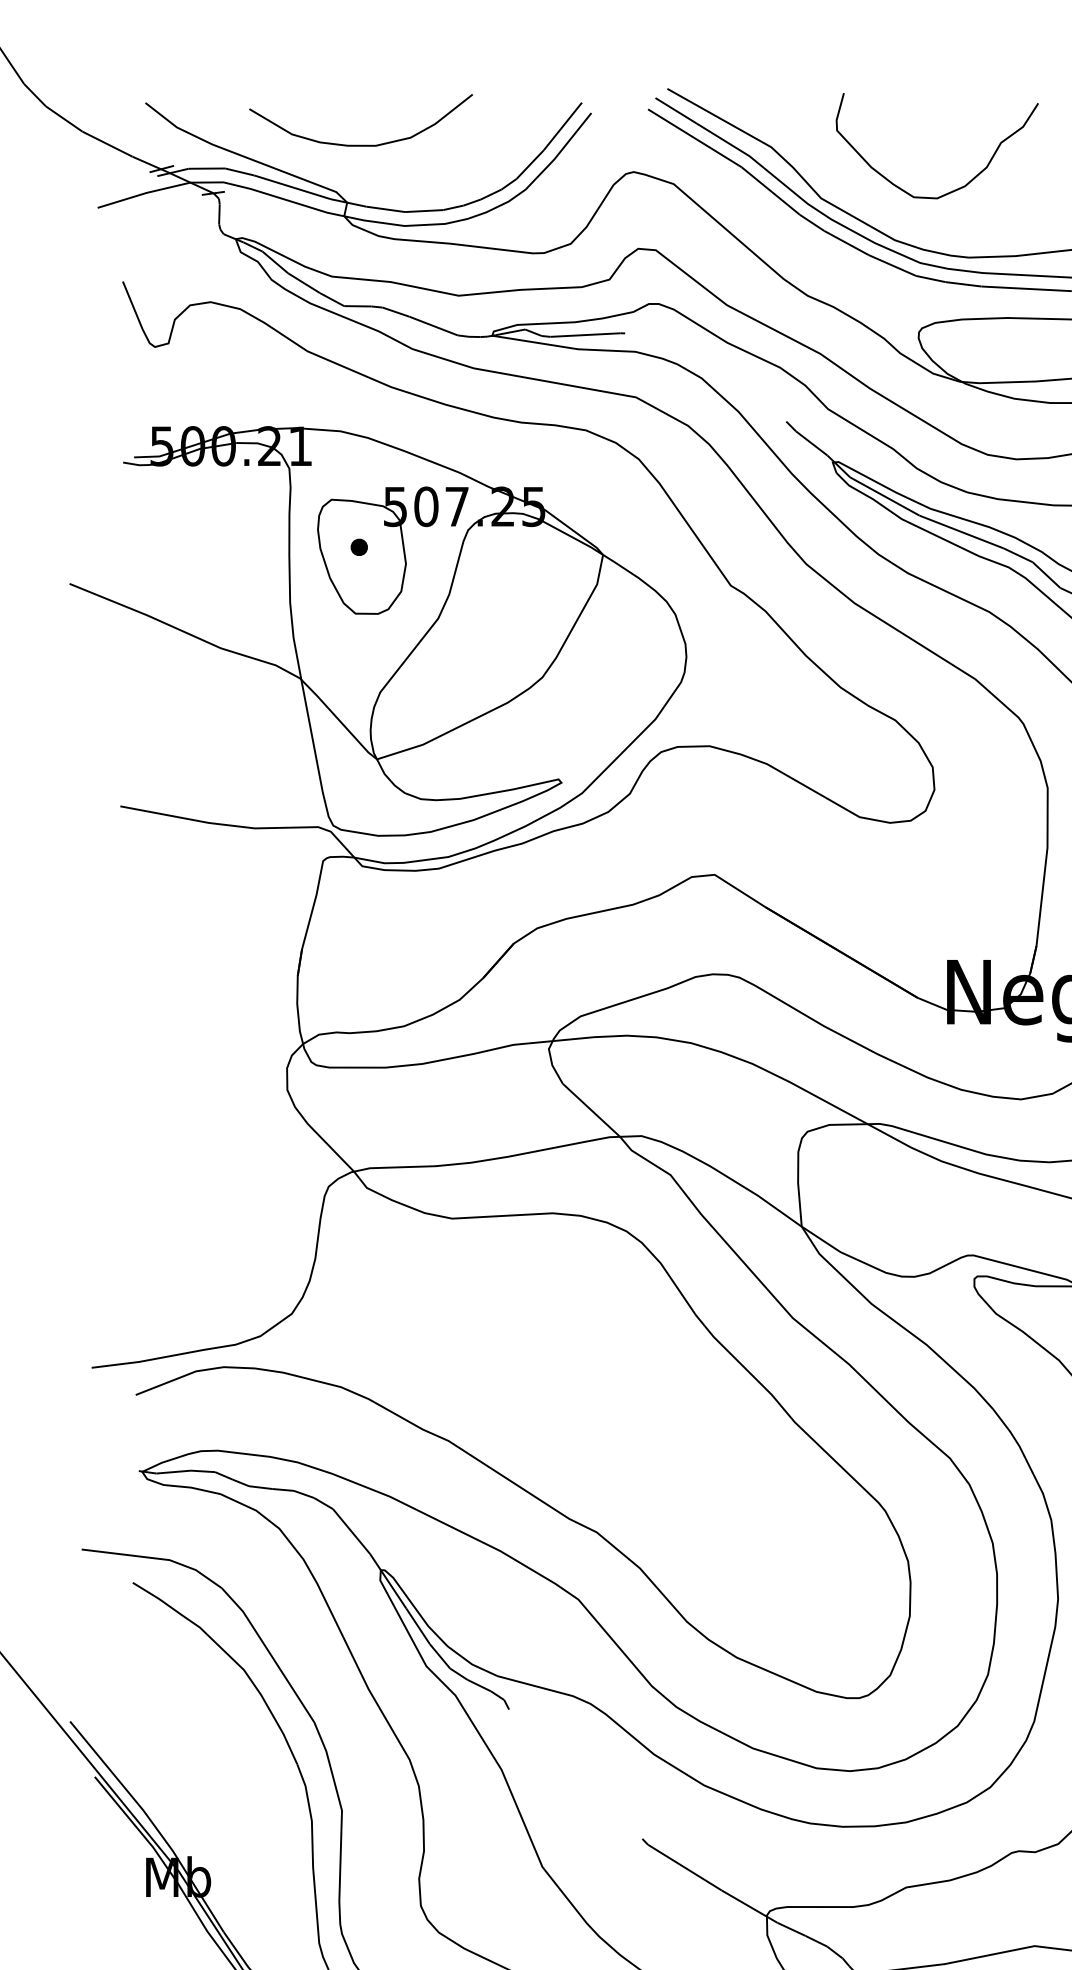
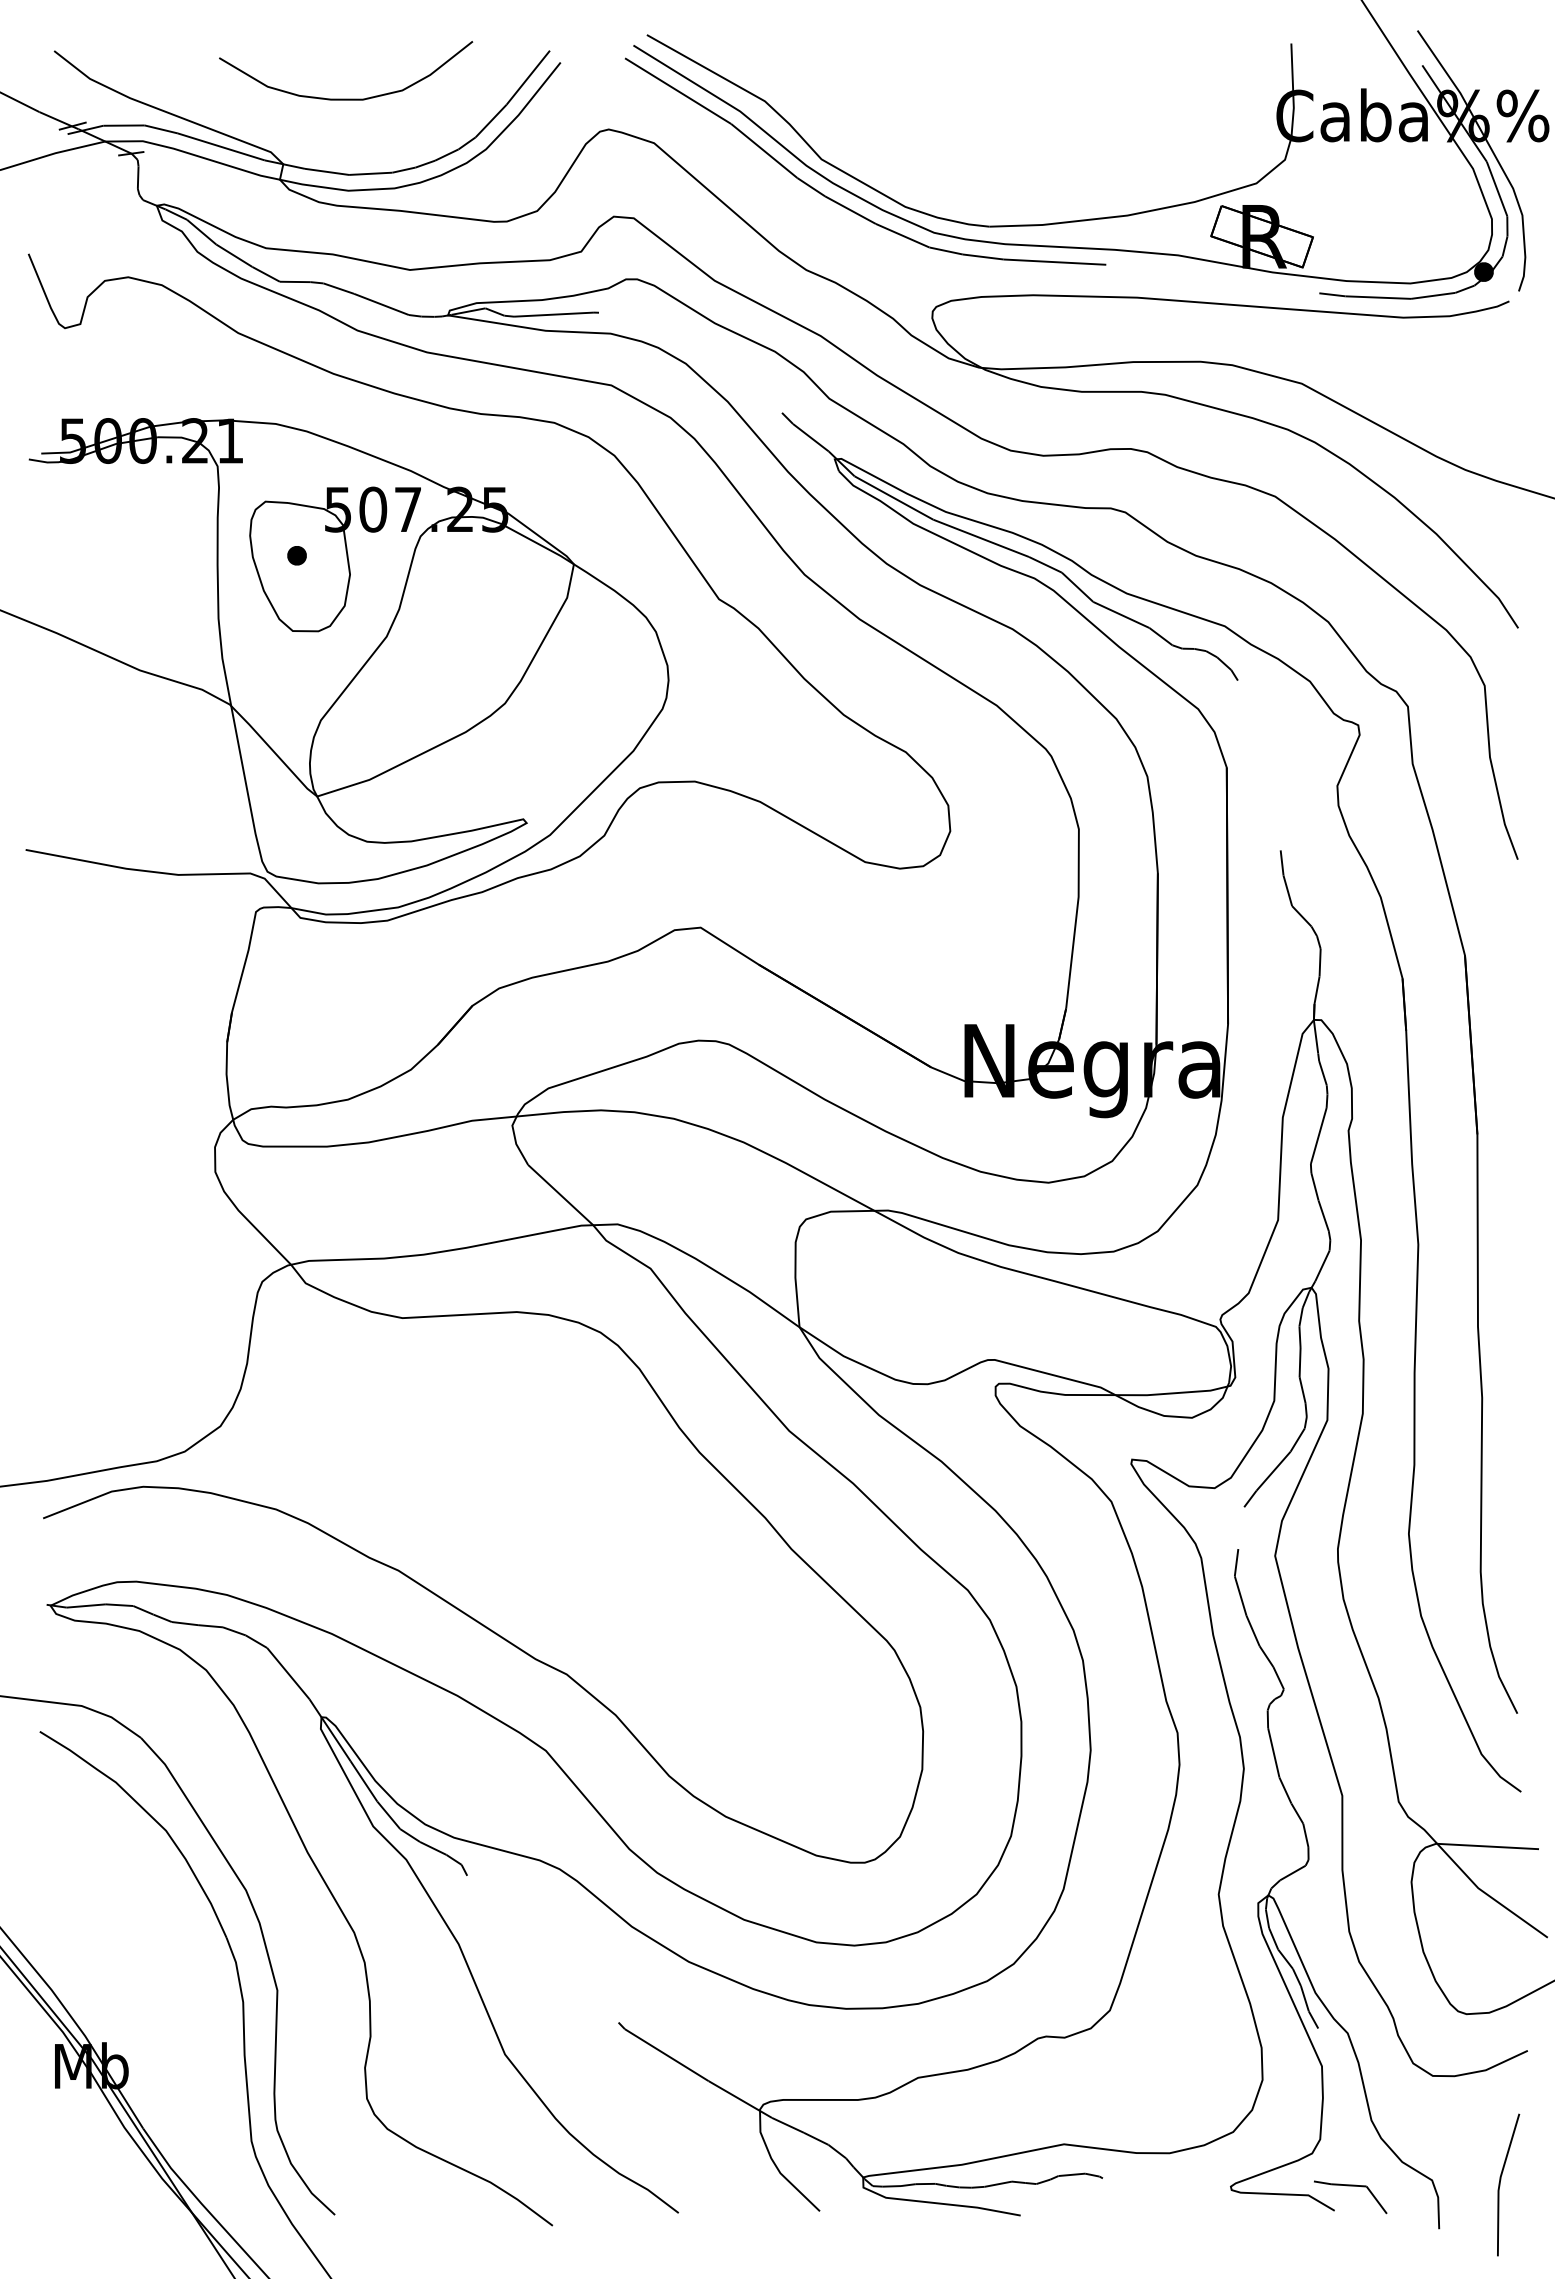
curve: (361, 144) -> (346, 98), moved
curve: (956, 188) -> (975, 148), removed

